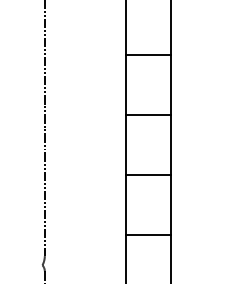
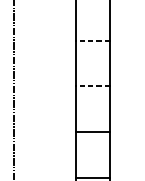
line: (148, 54) -> (92, 40), solid -> dashed
line: (148, 114) -> (92, 86), solid -> dashed

